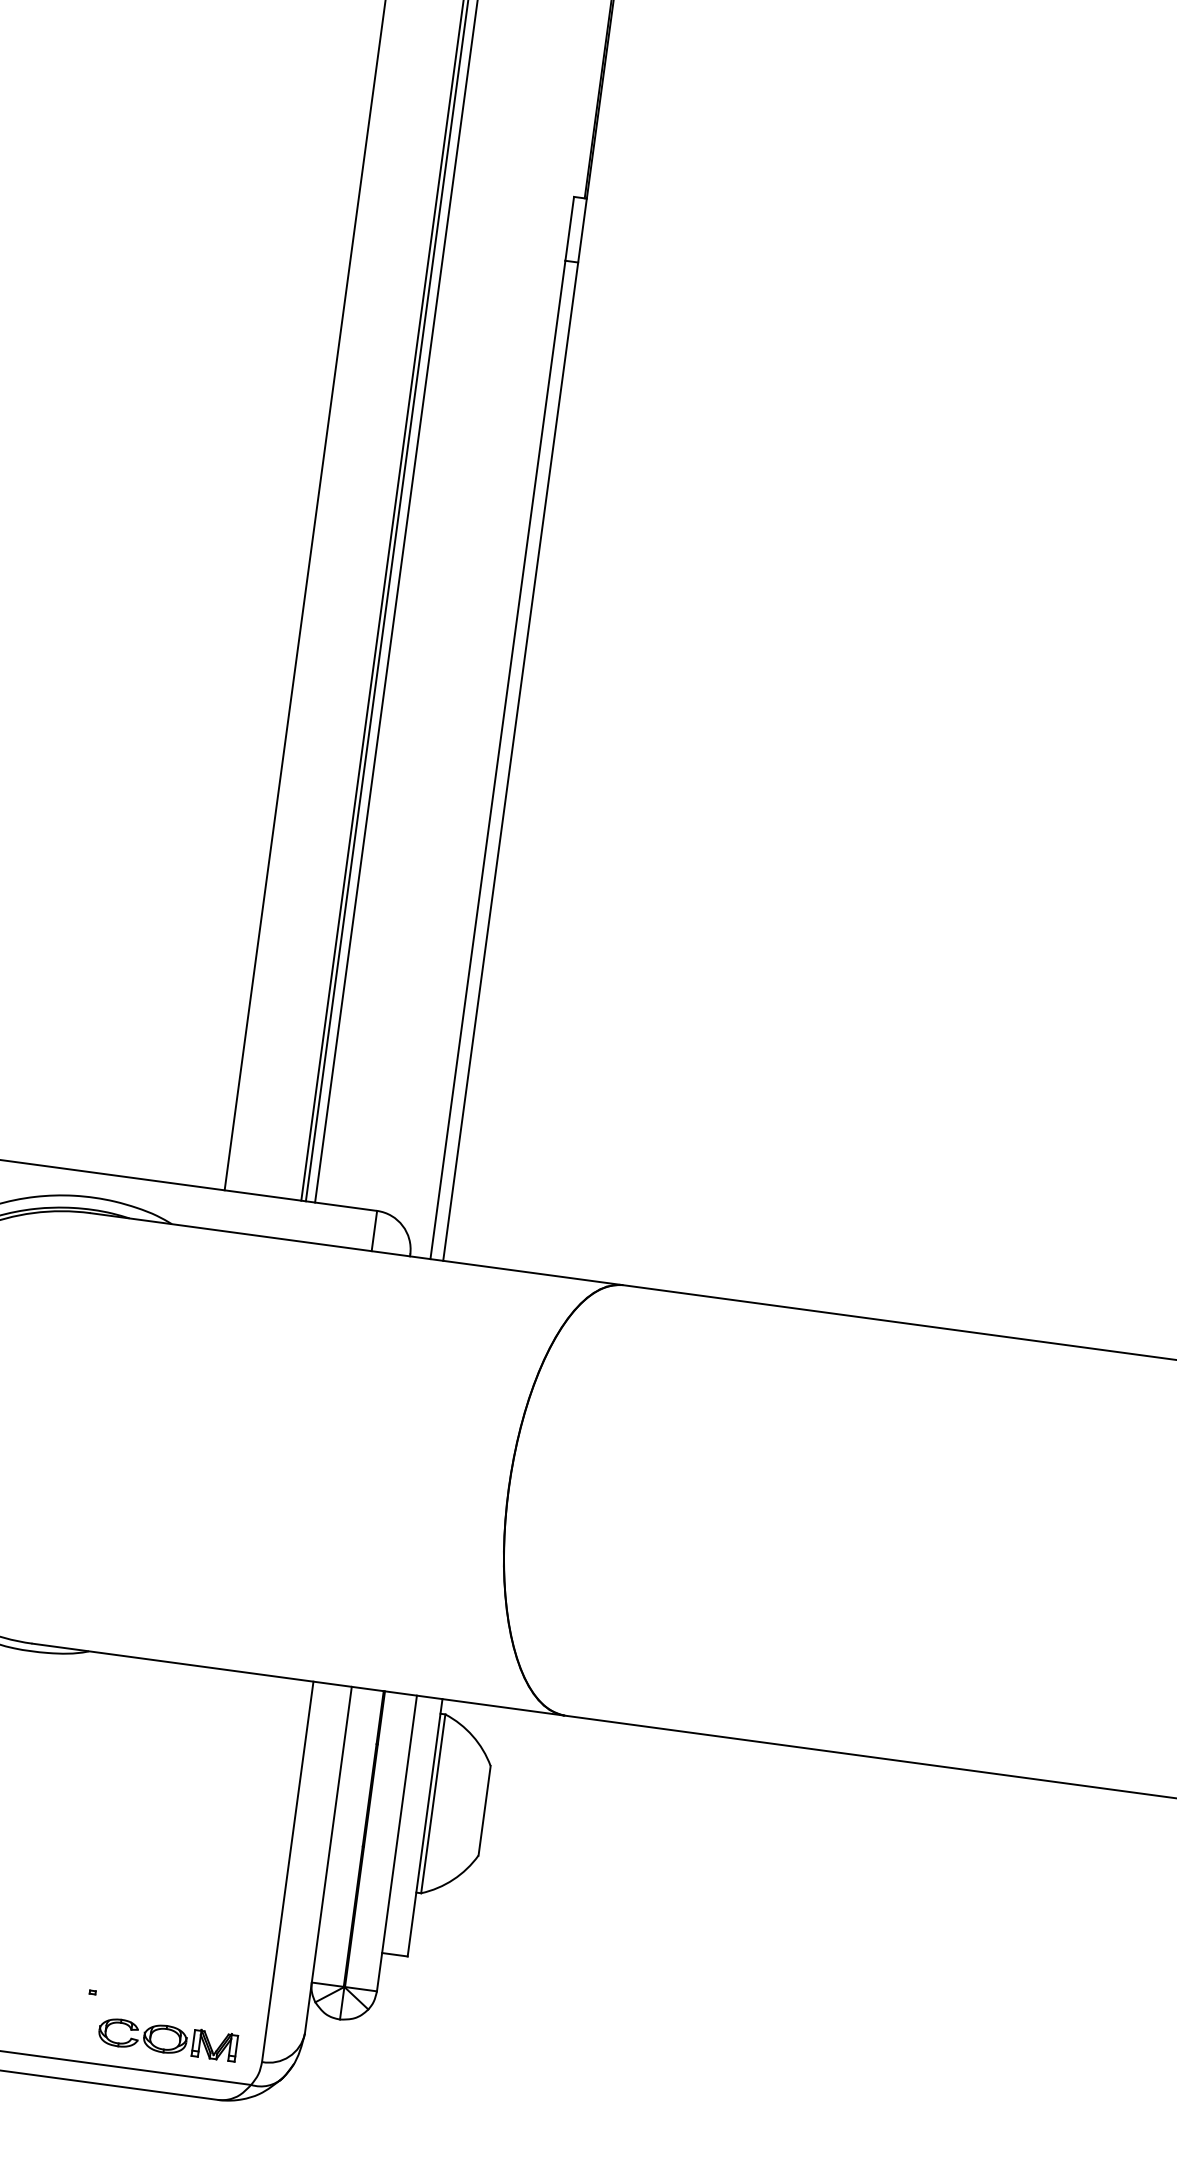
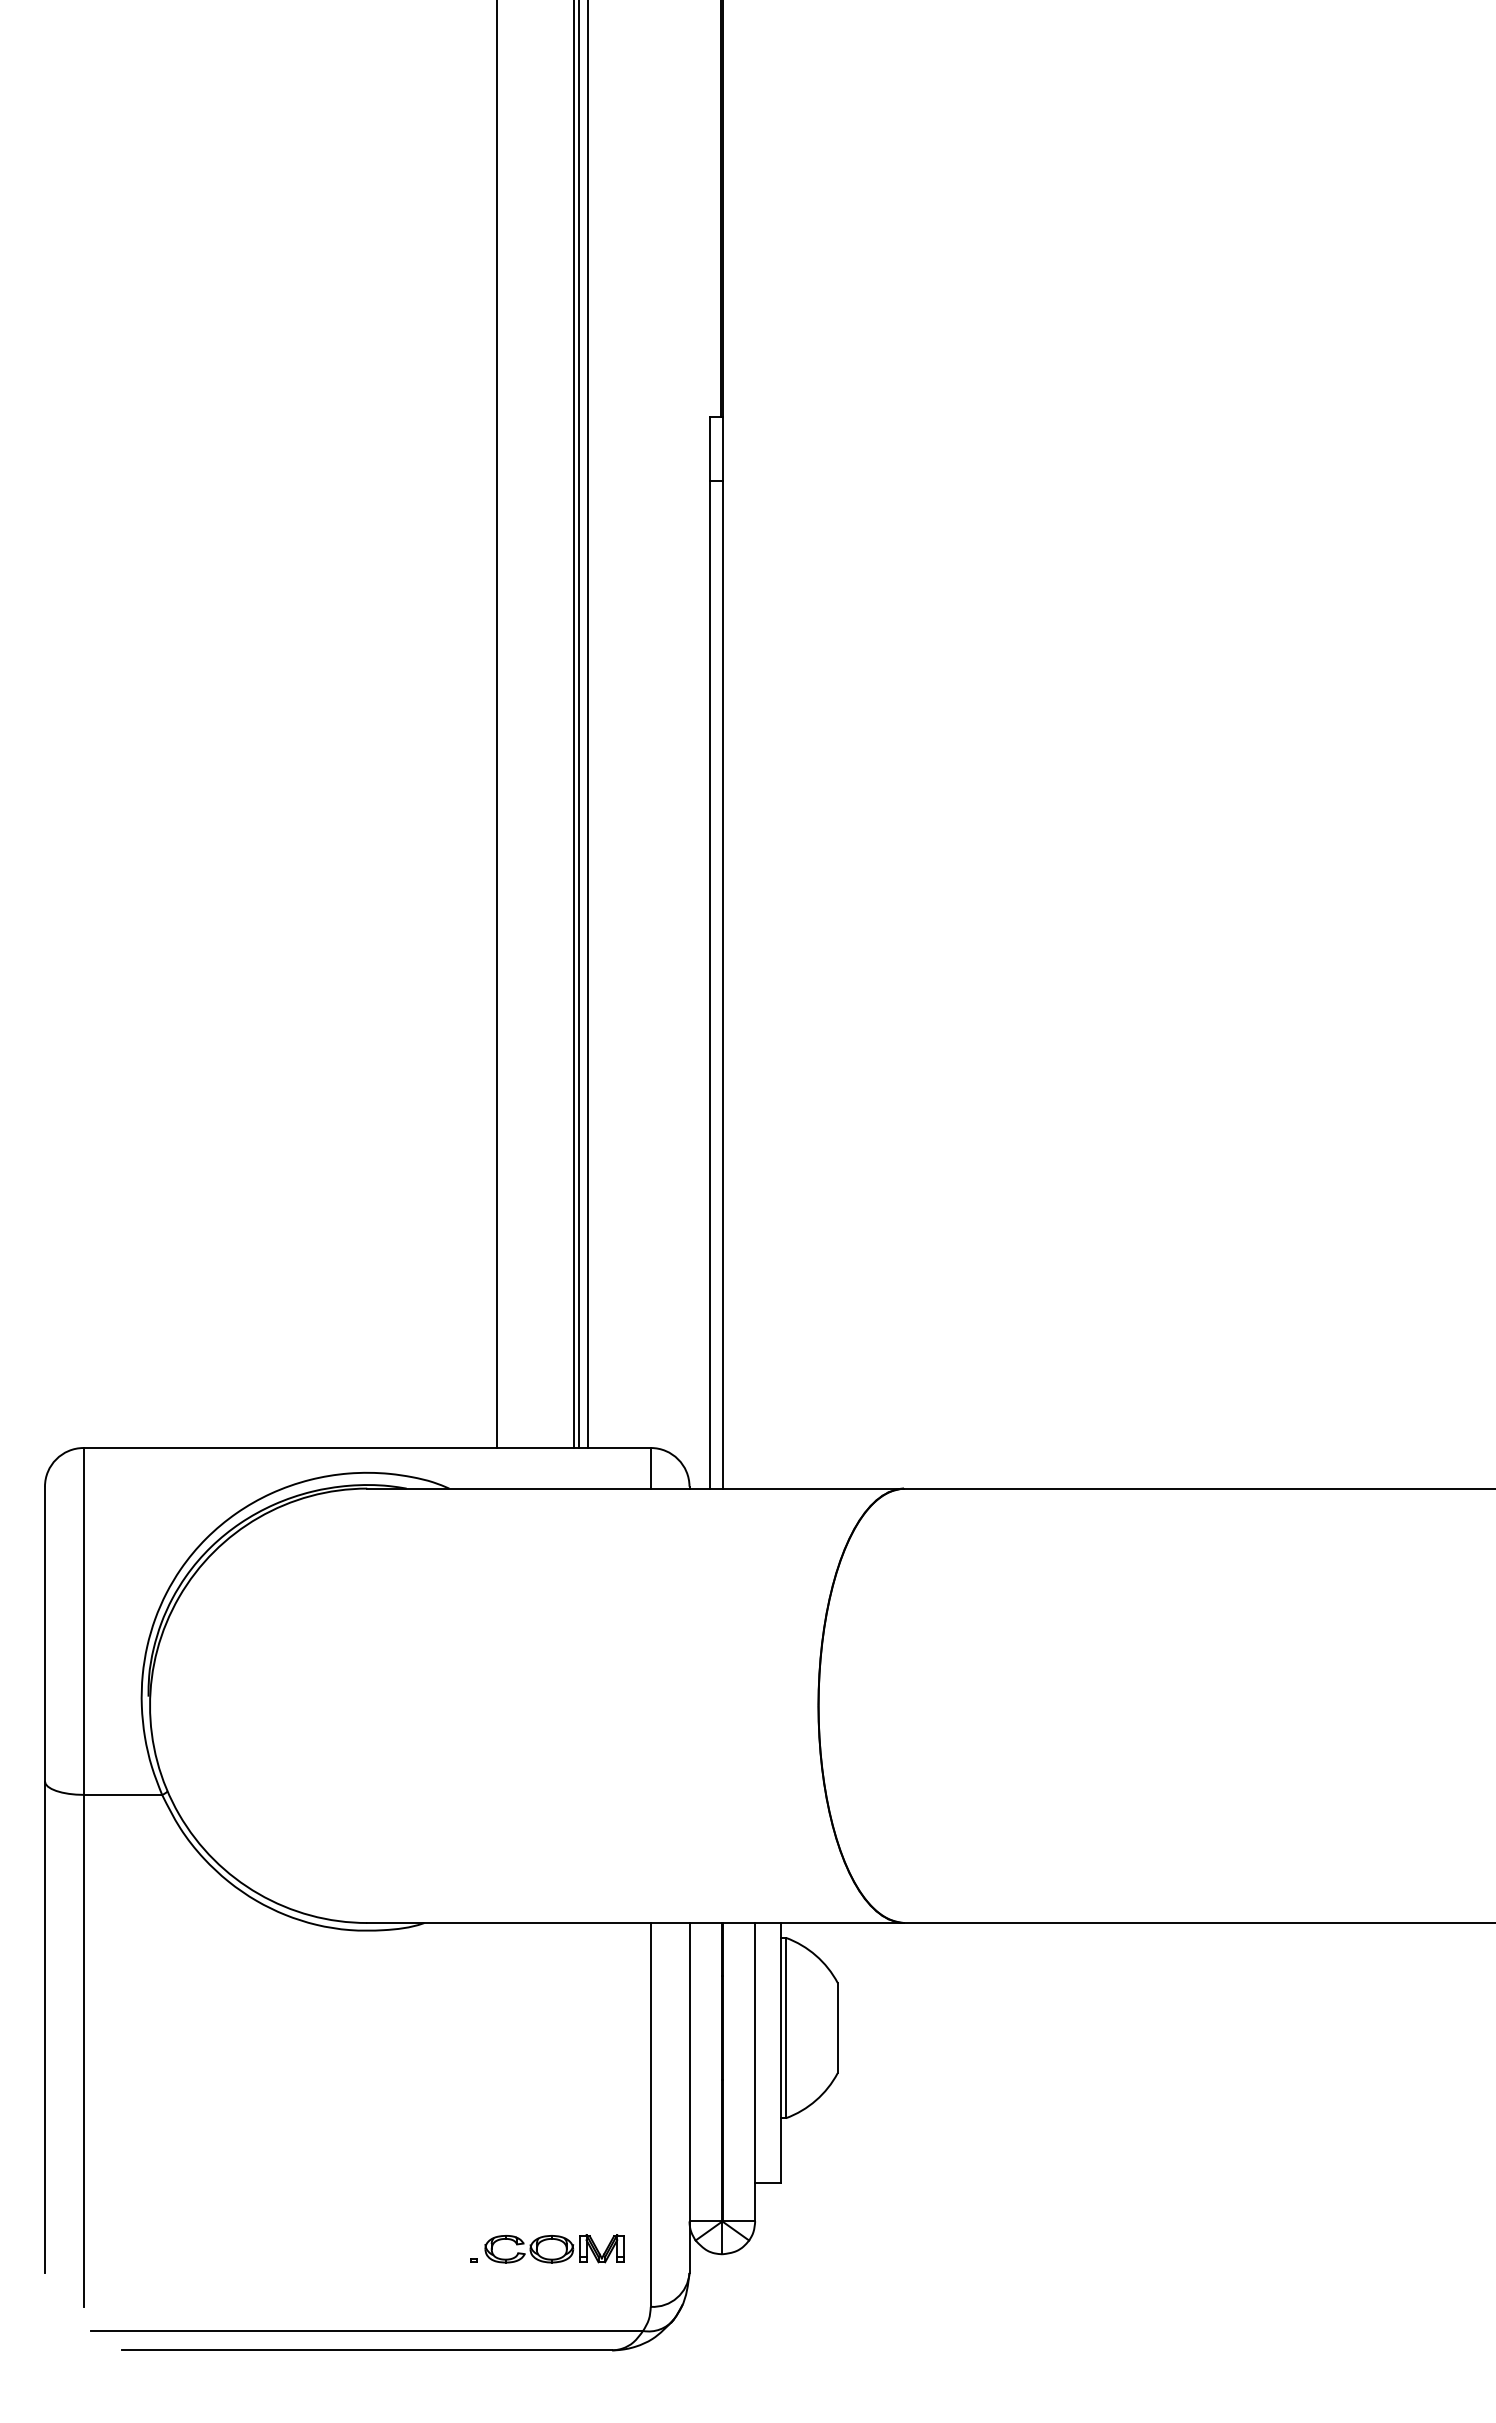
part: (167, 2038) -> (554, 2248), moved

